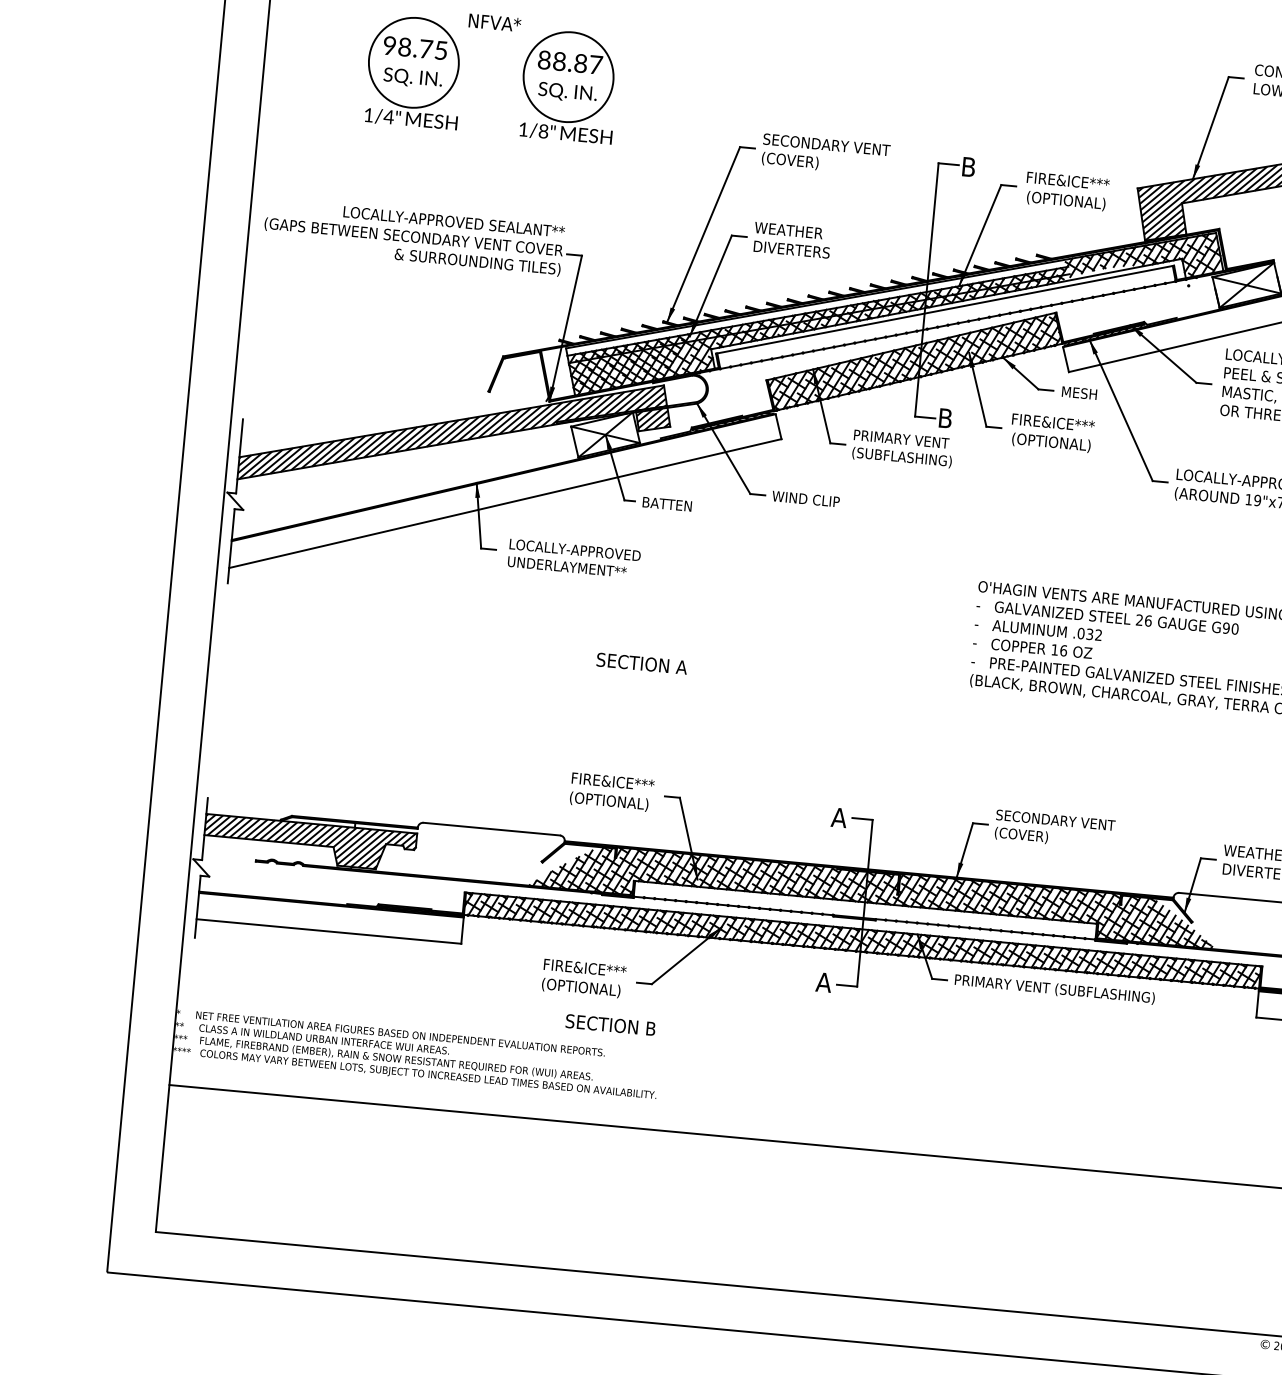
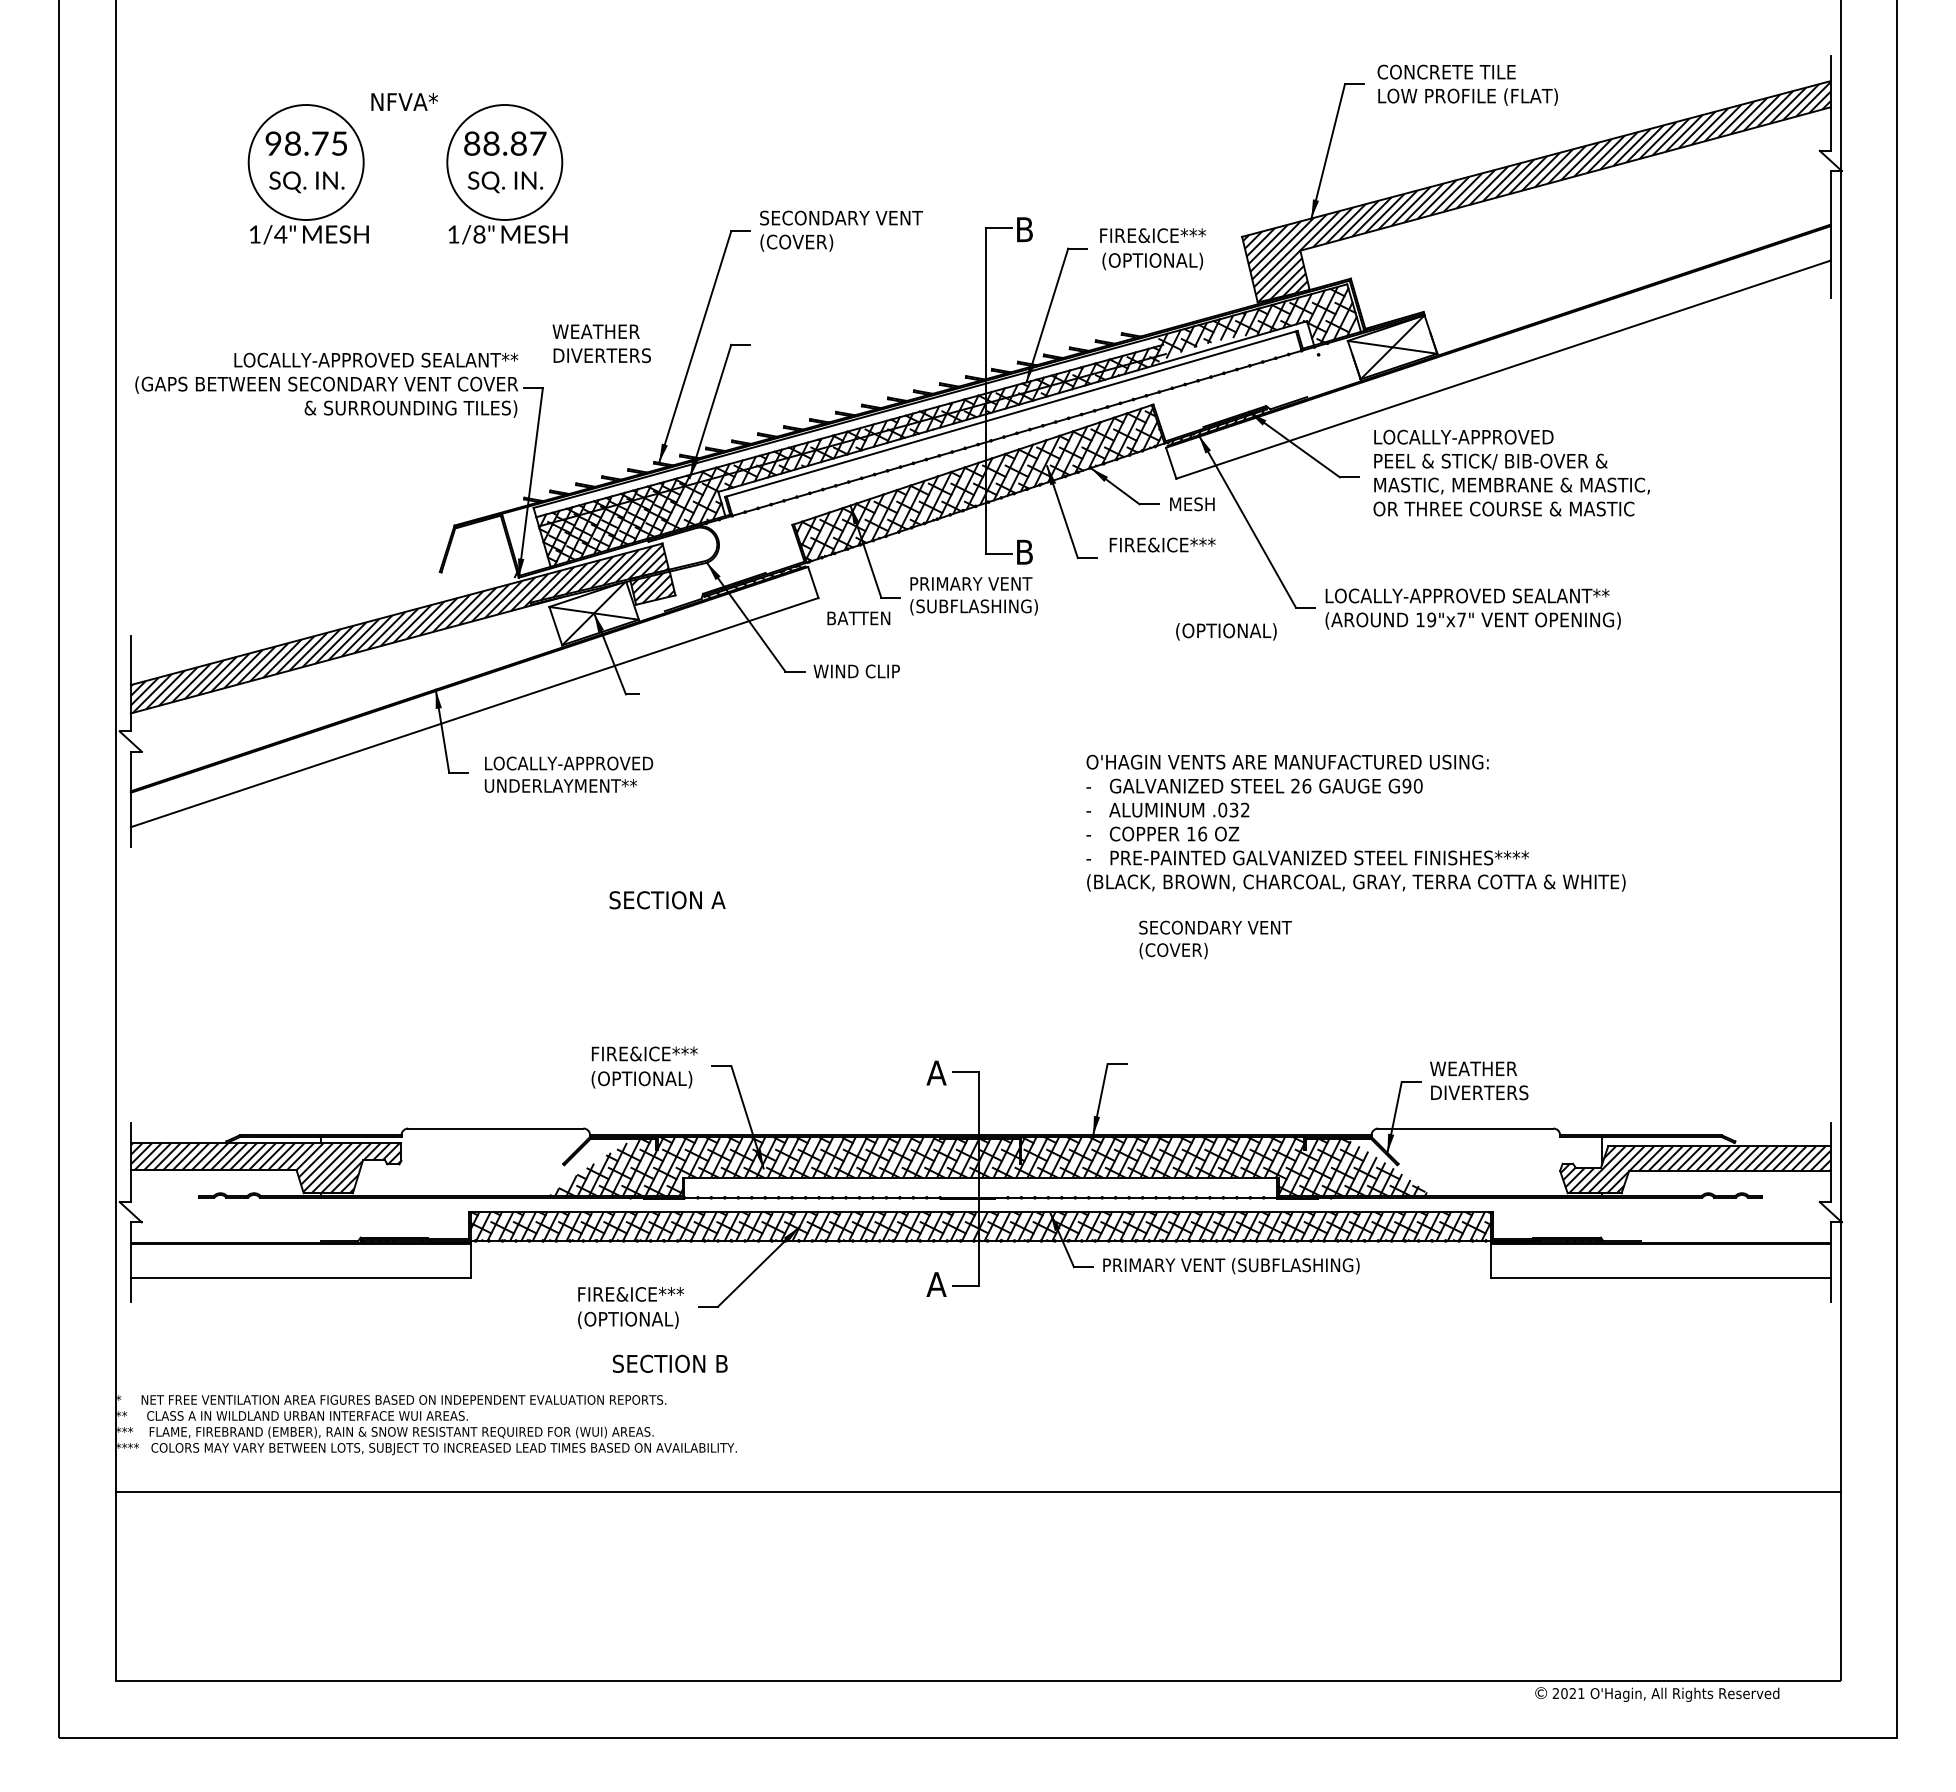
text: (792, 240) -> (601, 343), moved
text: (1051, 442) -> (1226, 631), moved
text: (667, 504) -> (858, 618), moved
text: (1054, 829) -> (1215, 939), moved

